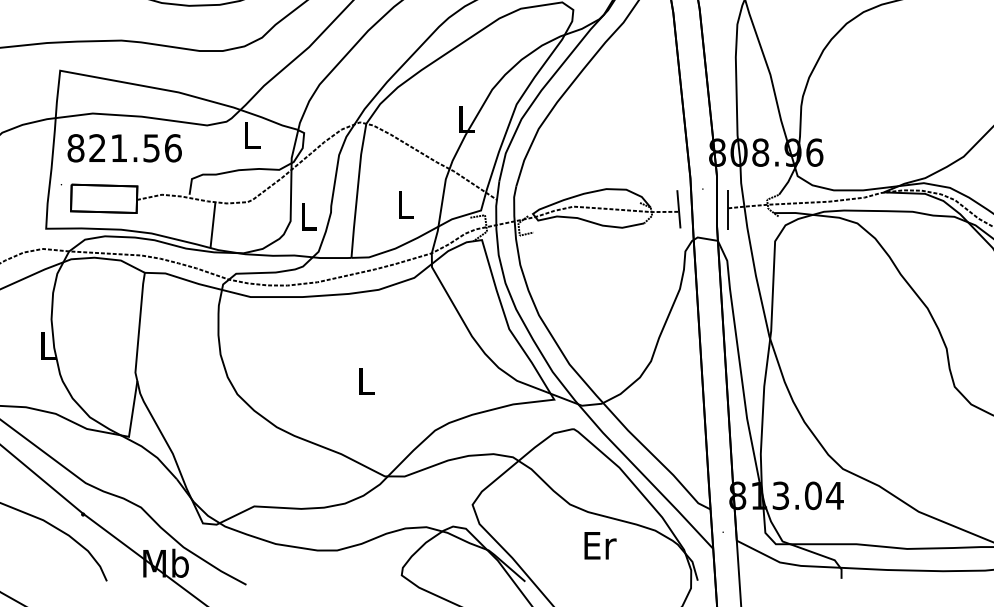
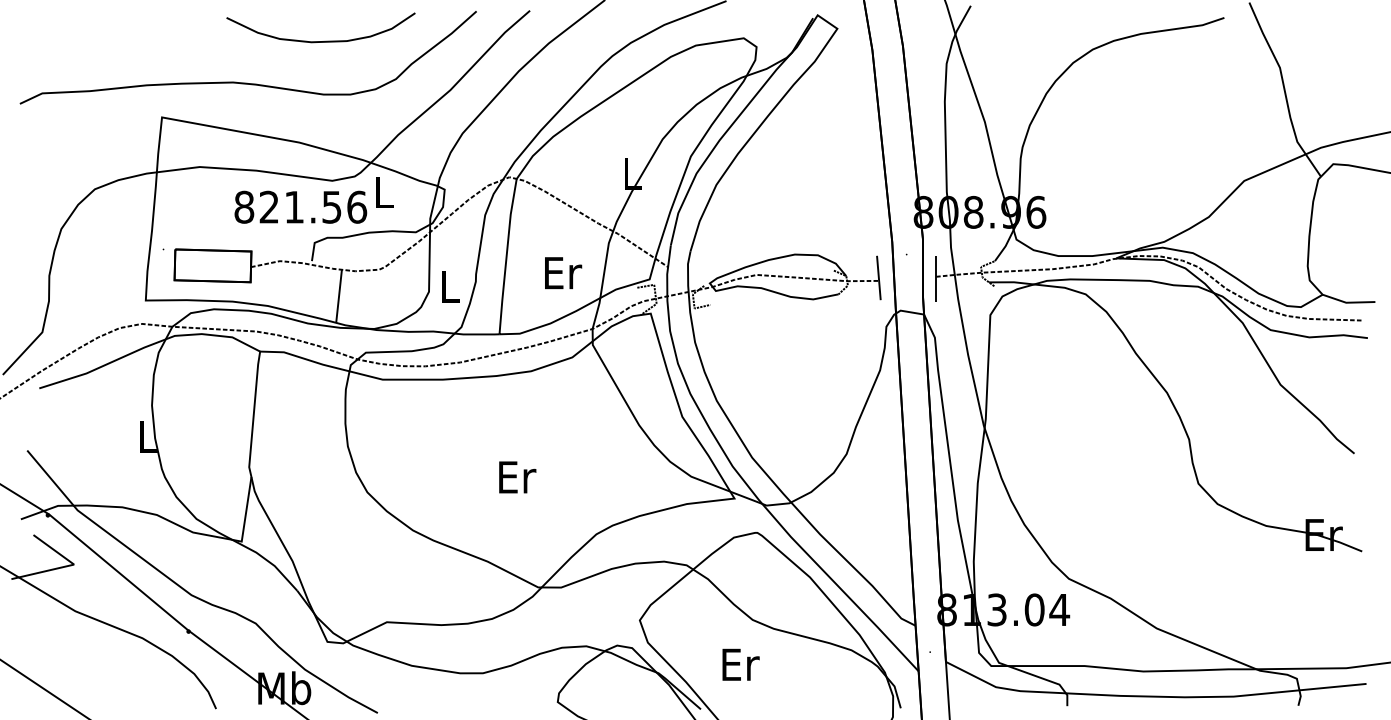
text: (124, 147) -> (300, 206), moved
text: (406, 205) -> (563, 273), L -> Er
text: (366, 381) -> (517, 477), L -> Er
text: (600, 545) -> (740, 664), moved

